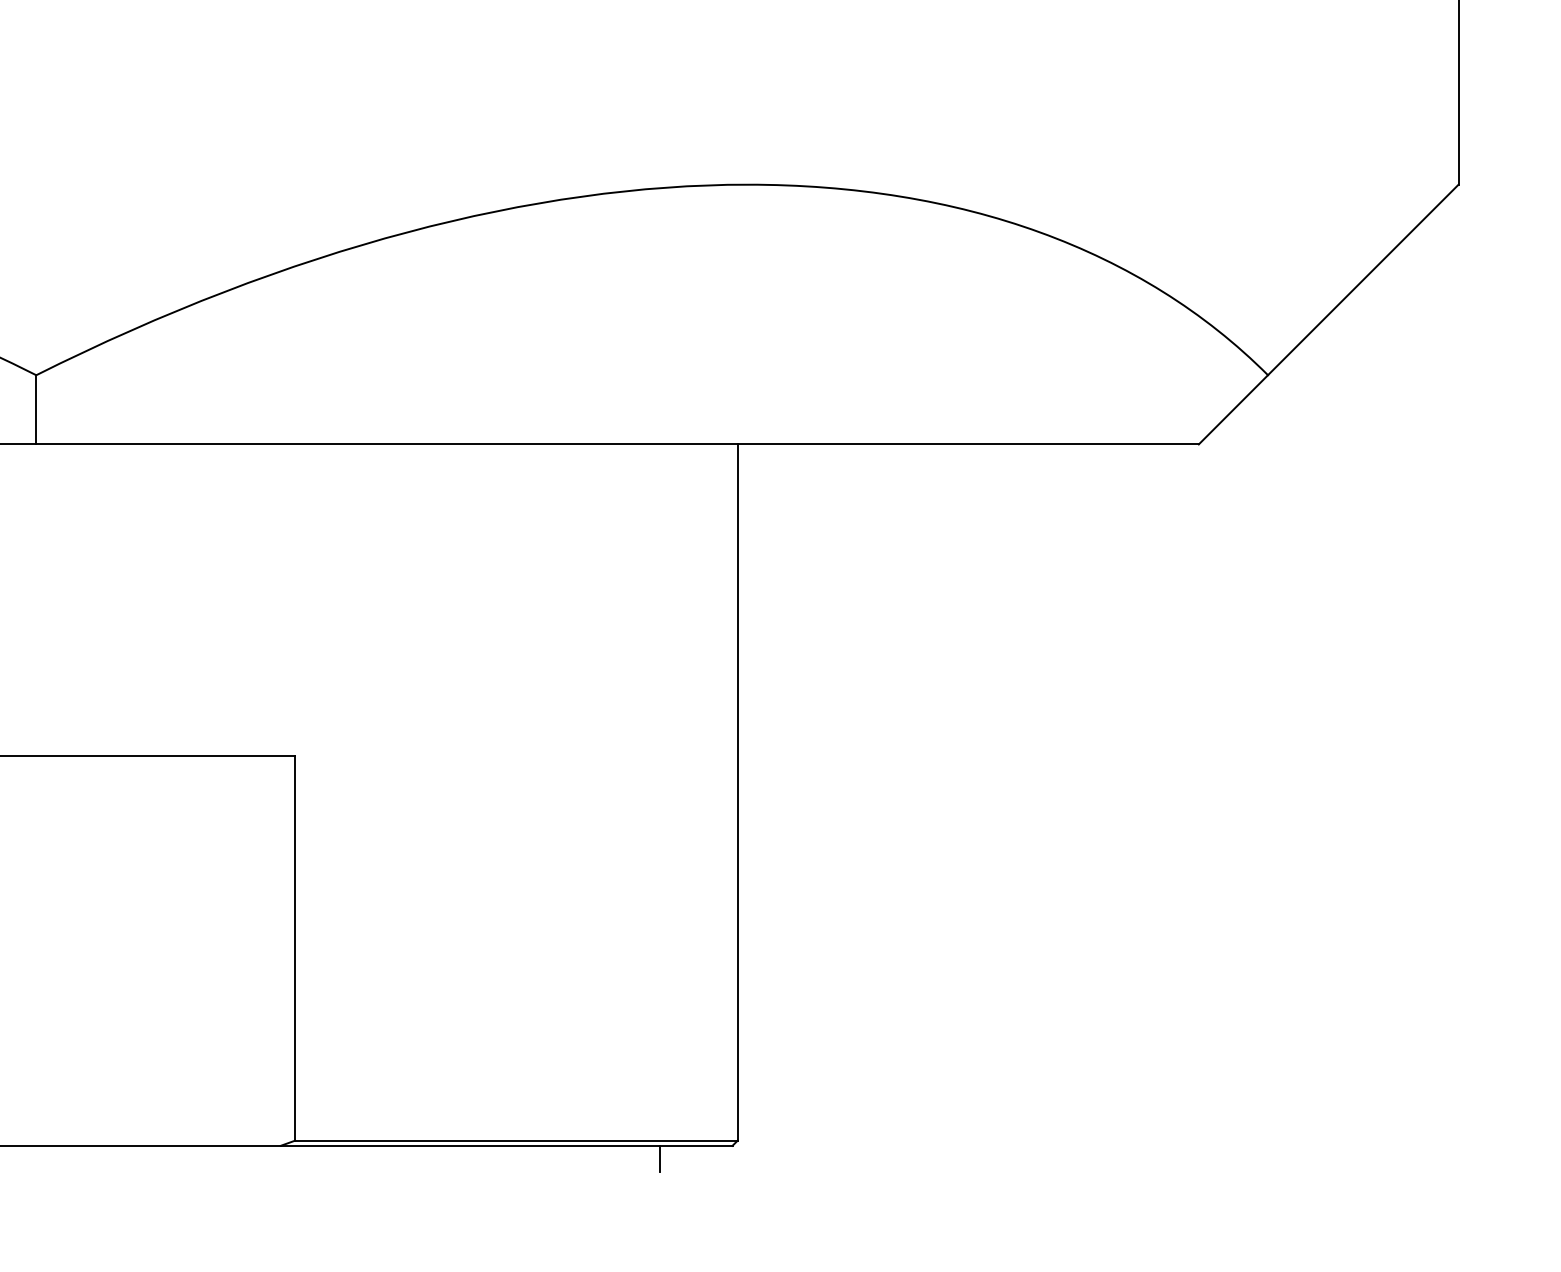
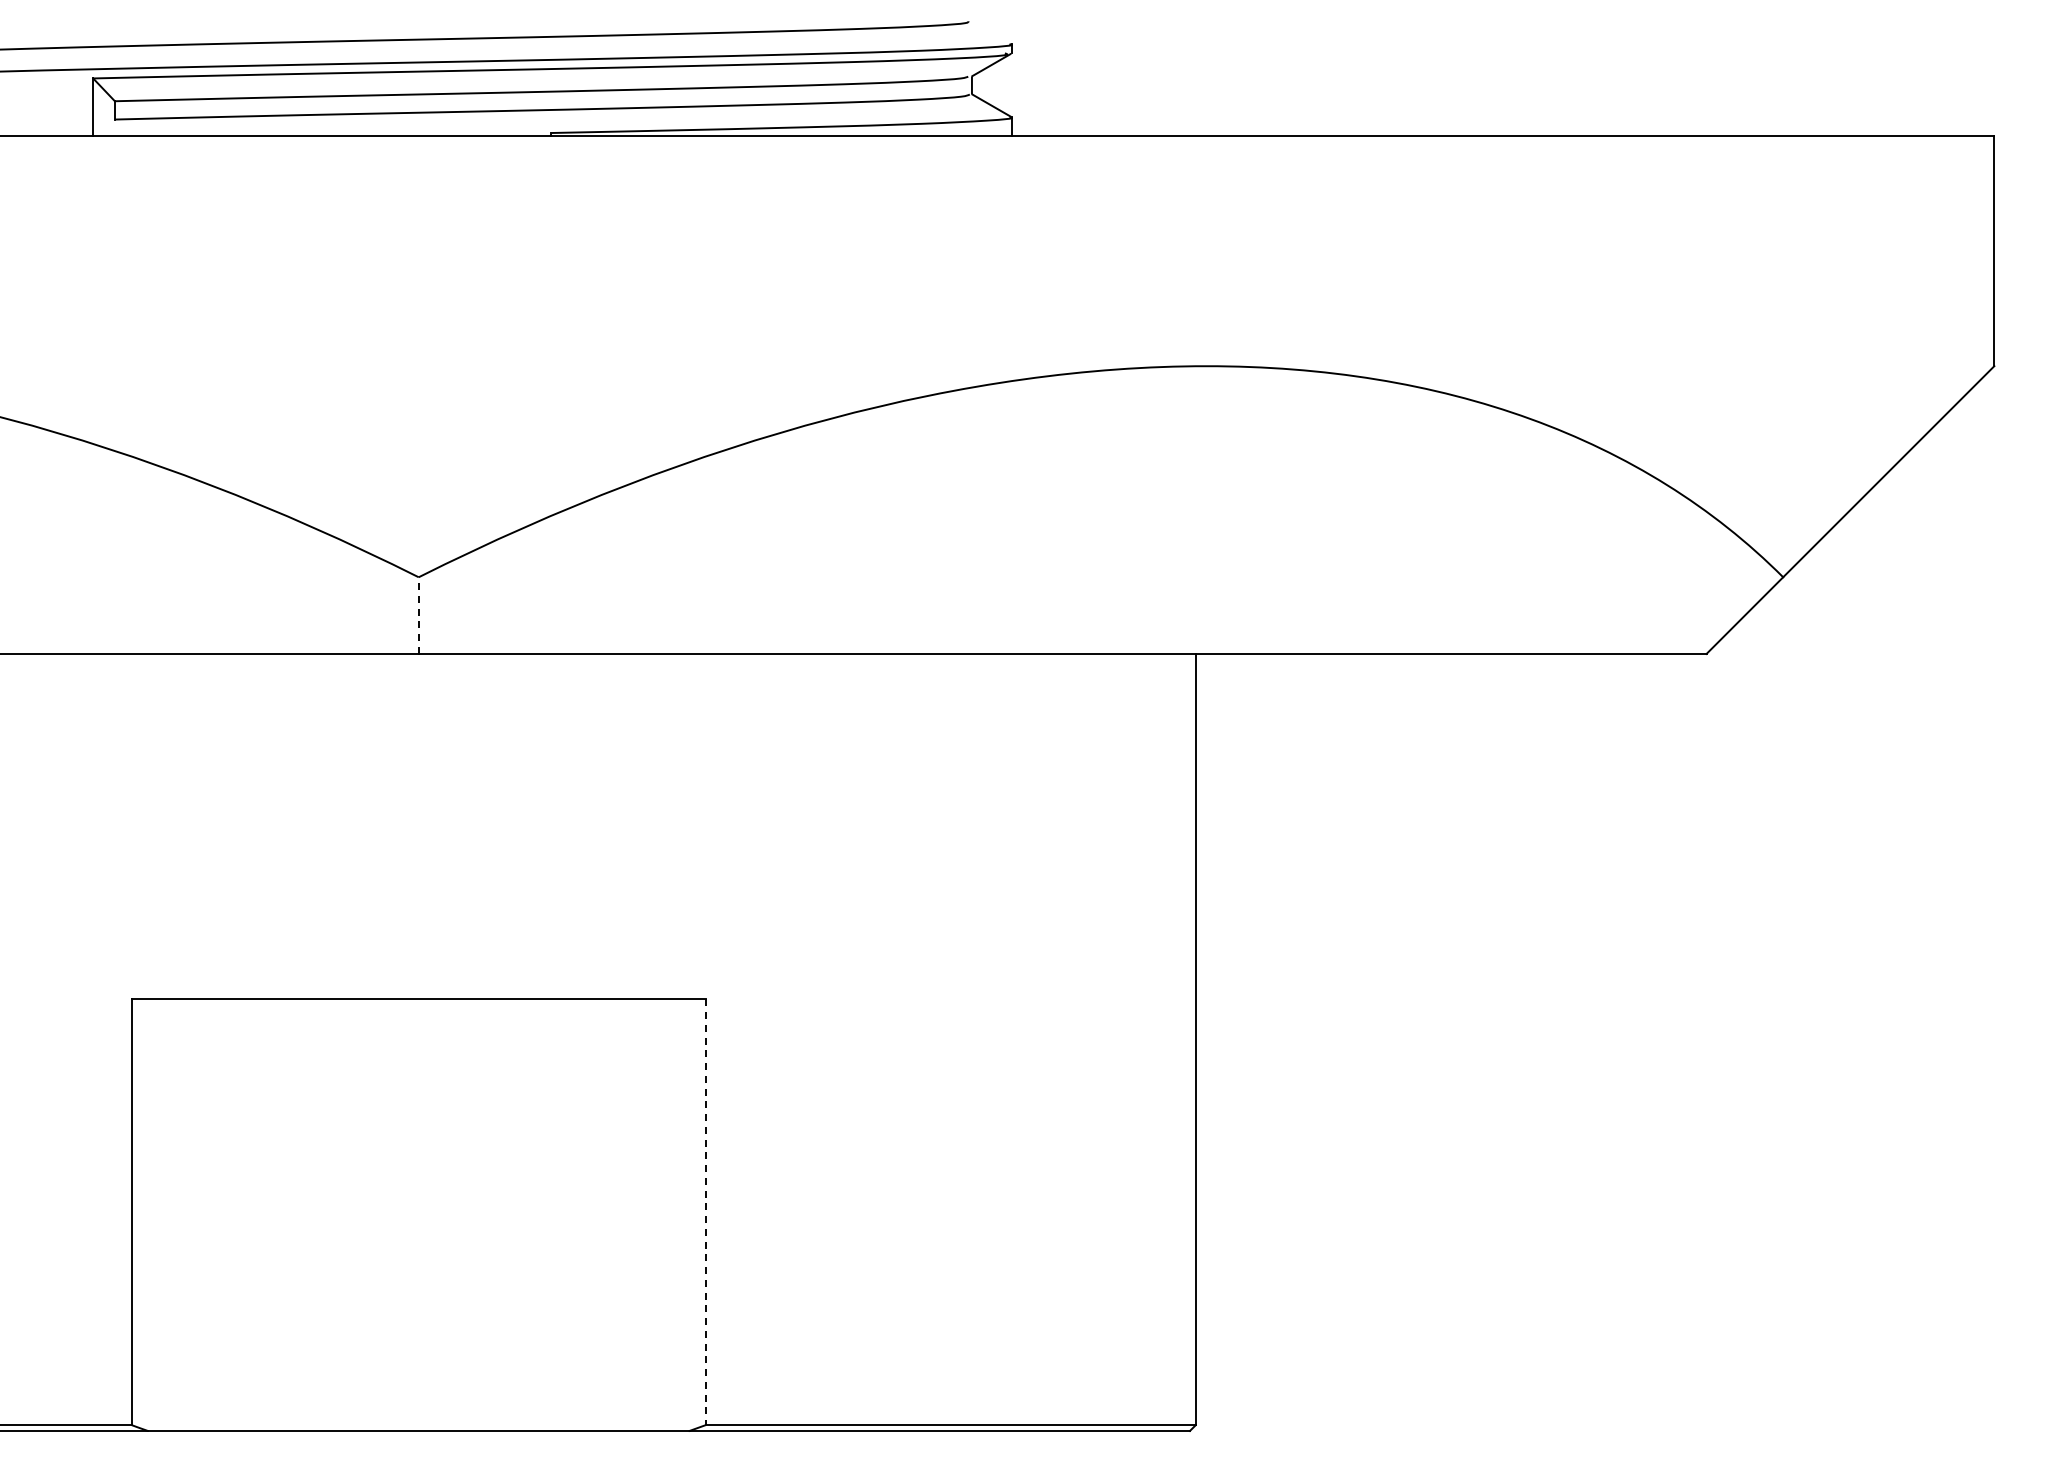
line: (36, 409) -> (418, 615), solid -> dashed
line: (295, 948) -> (705, 1212), solid -> dashed
line: (659, 1158) -> (1109, 1444), removed

